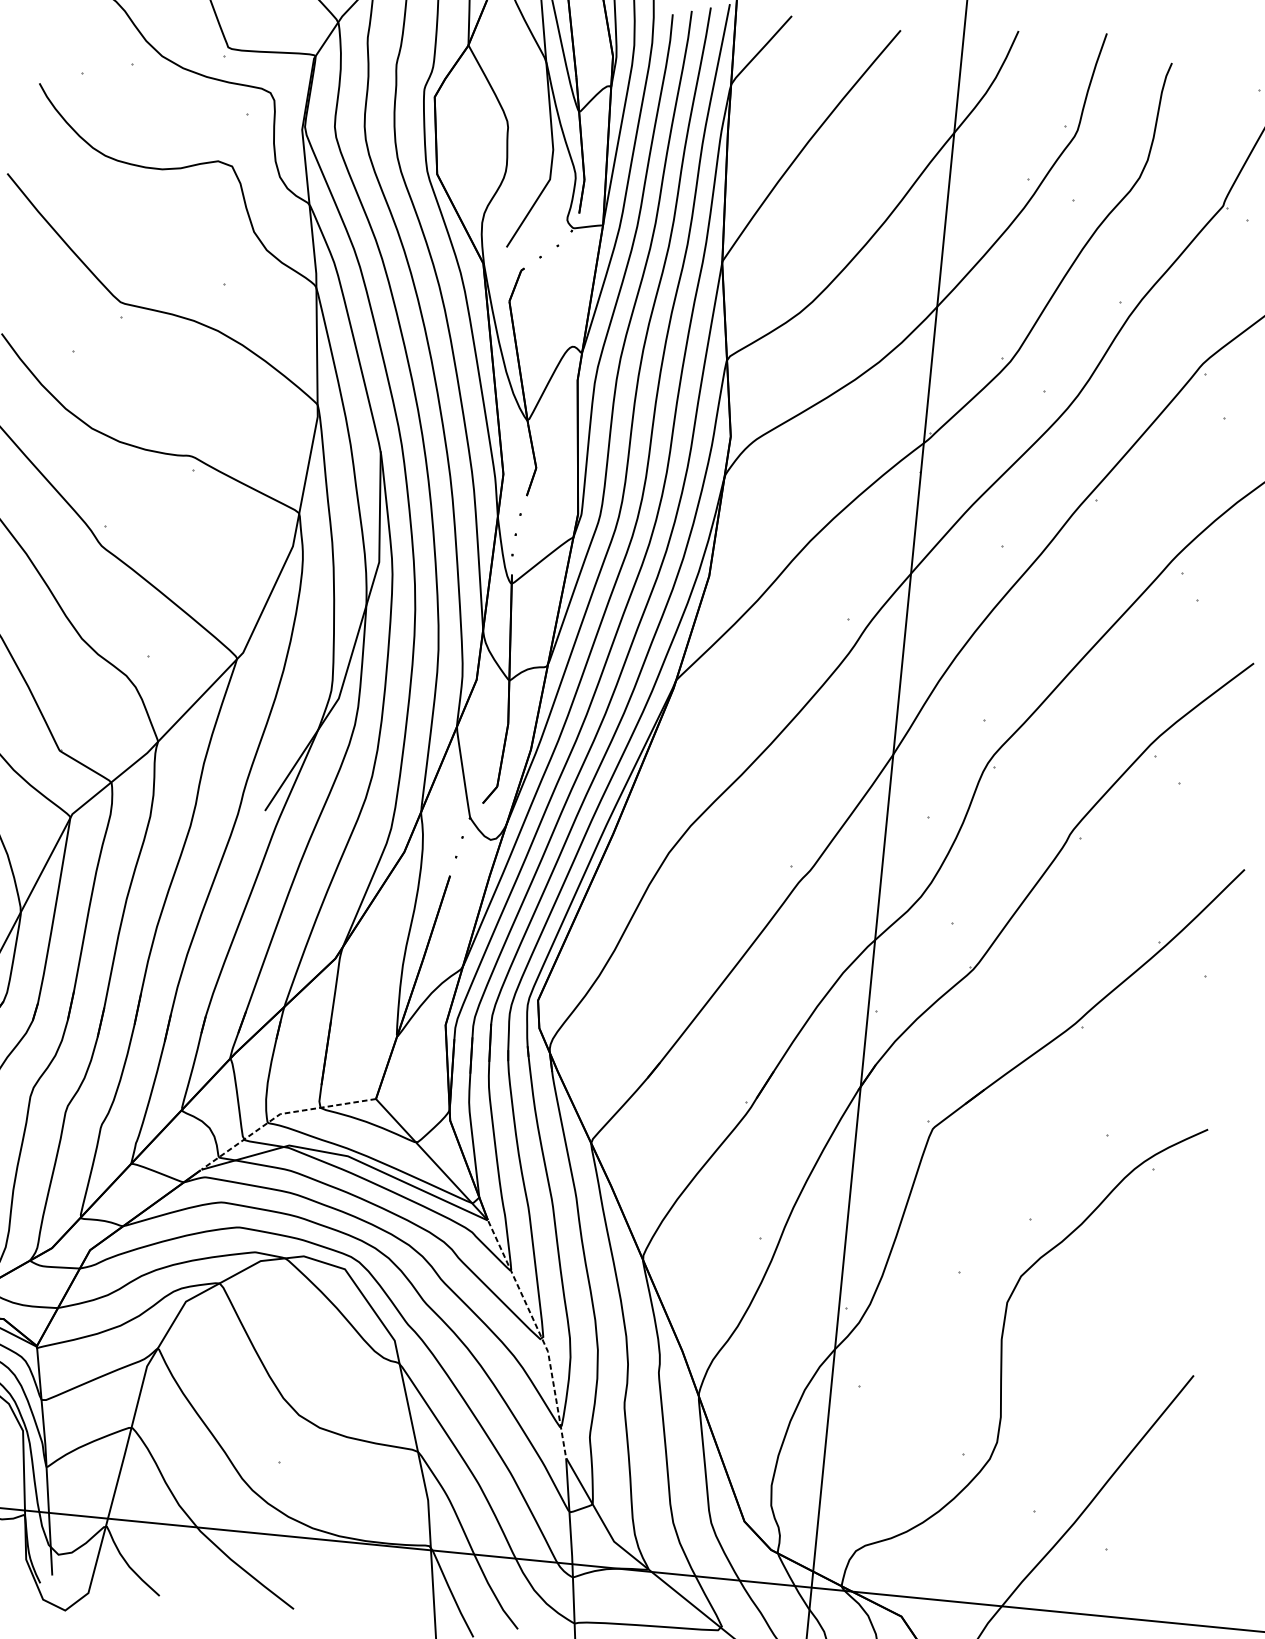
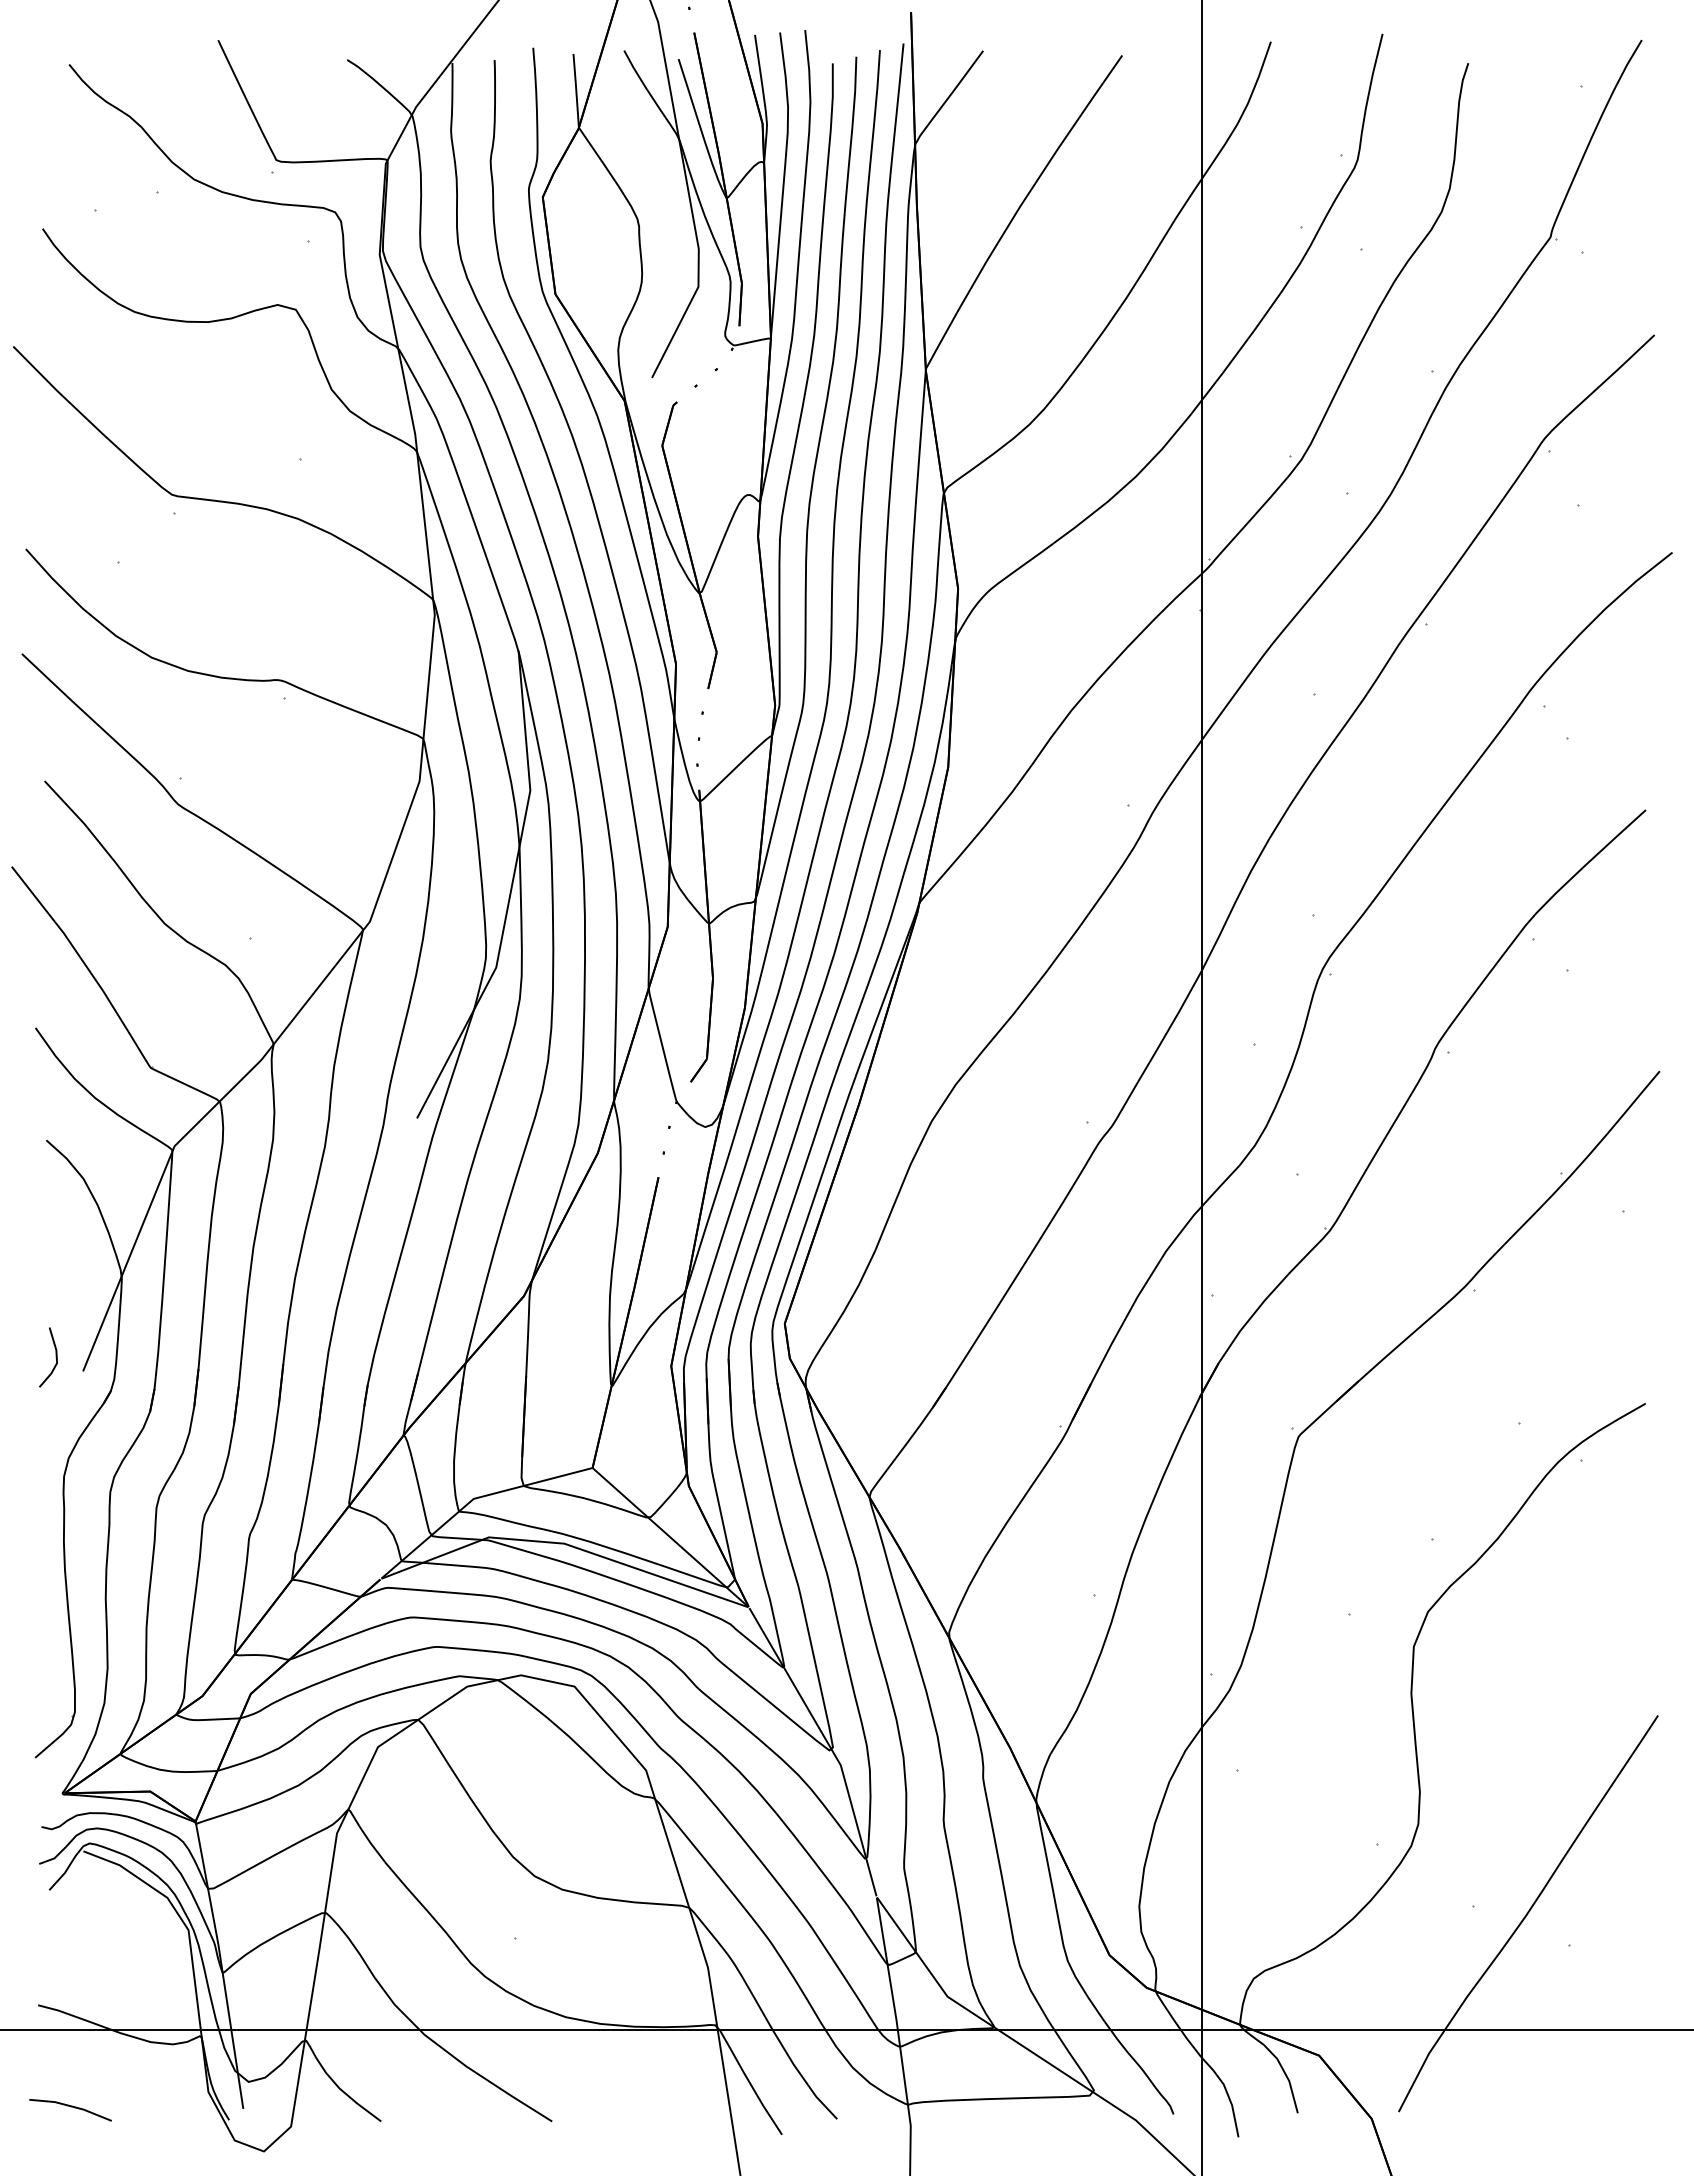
line: (280, 1113) -> (473, 1498), dashed -> solid
line: (540, 1336) -> (829, 1746), dashed -> solid

